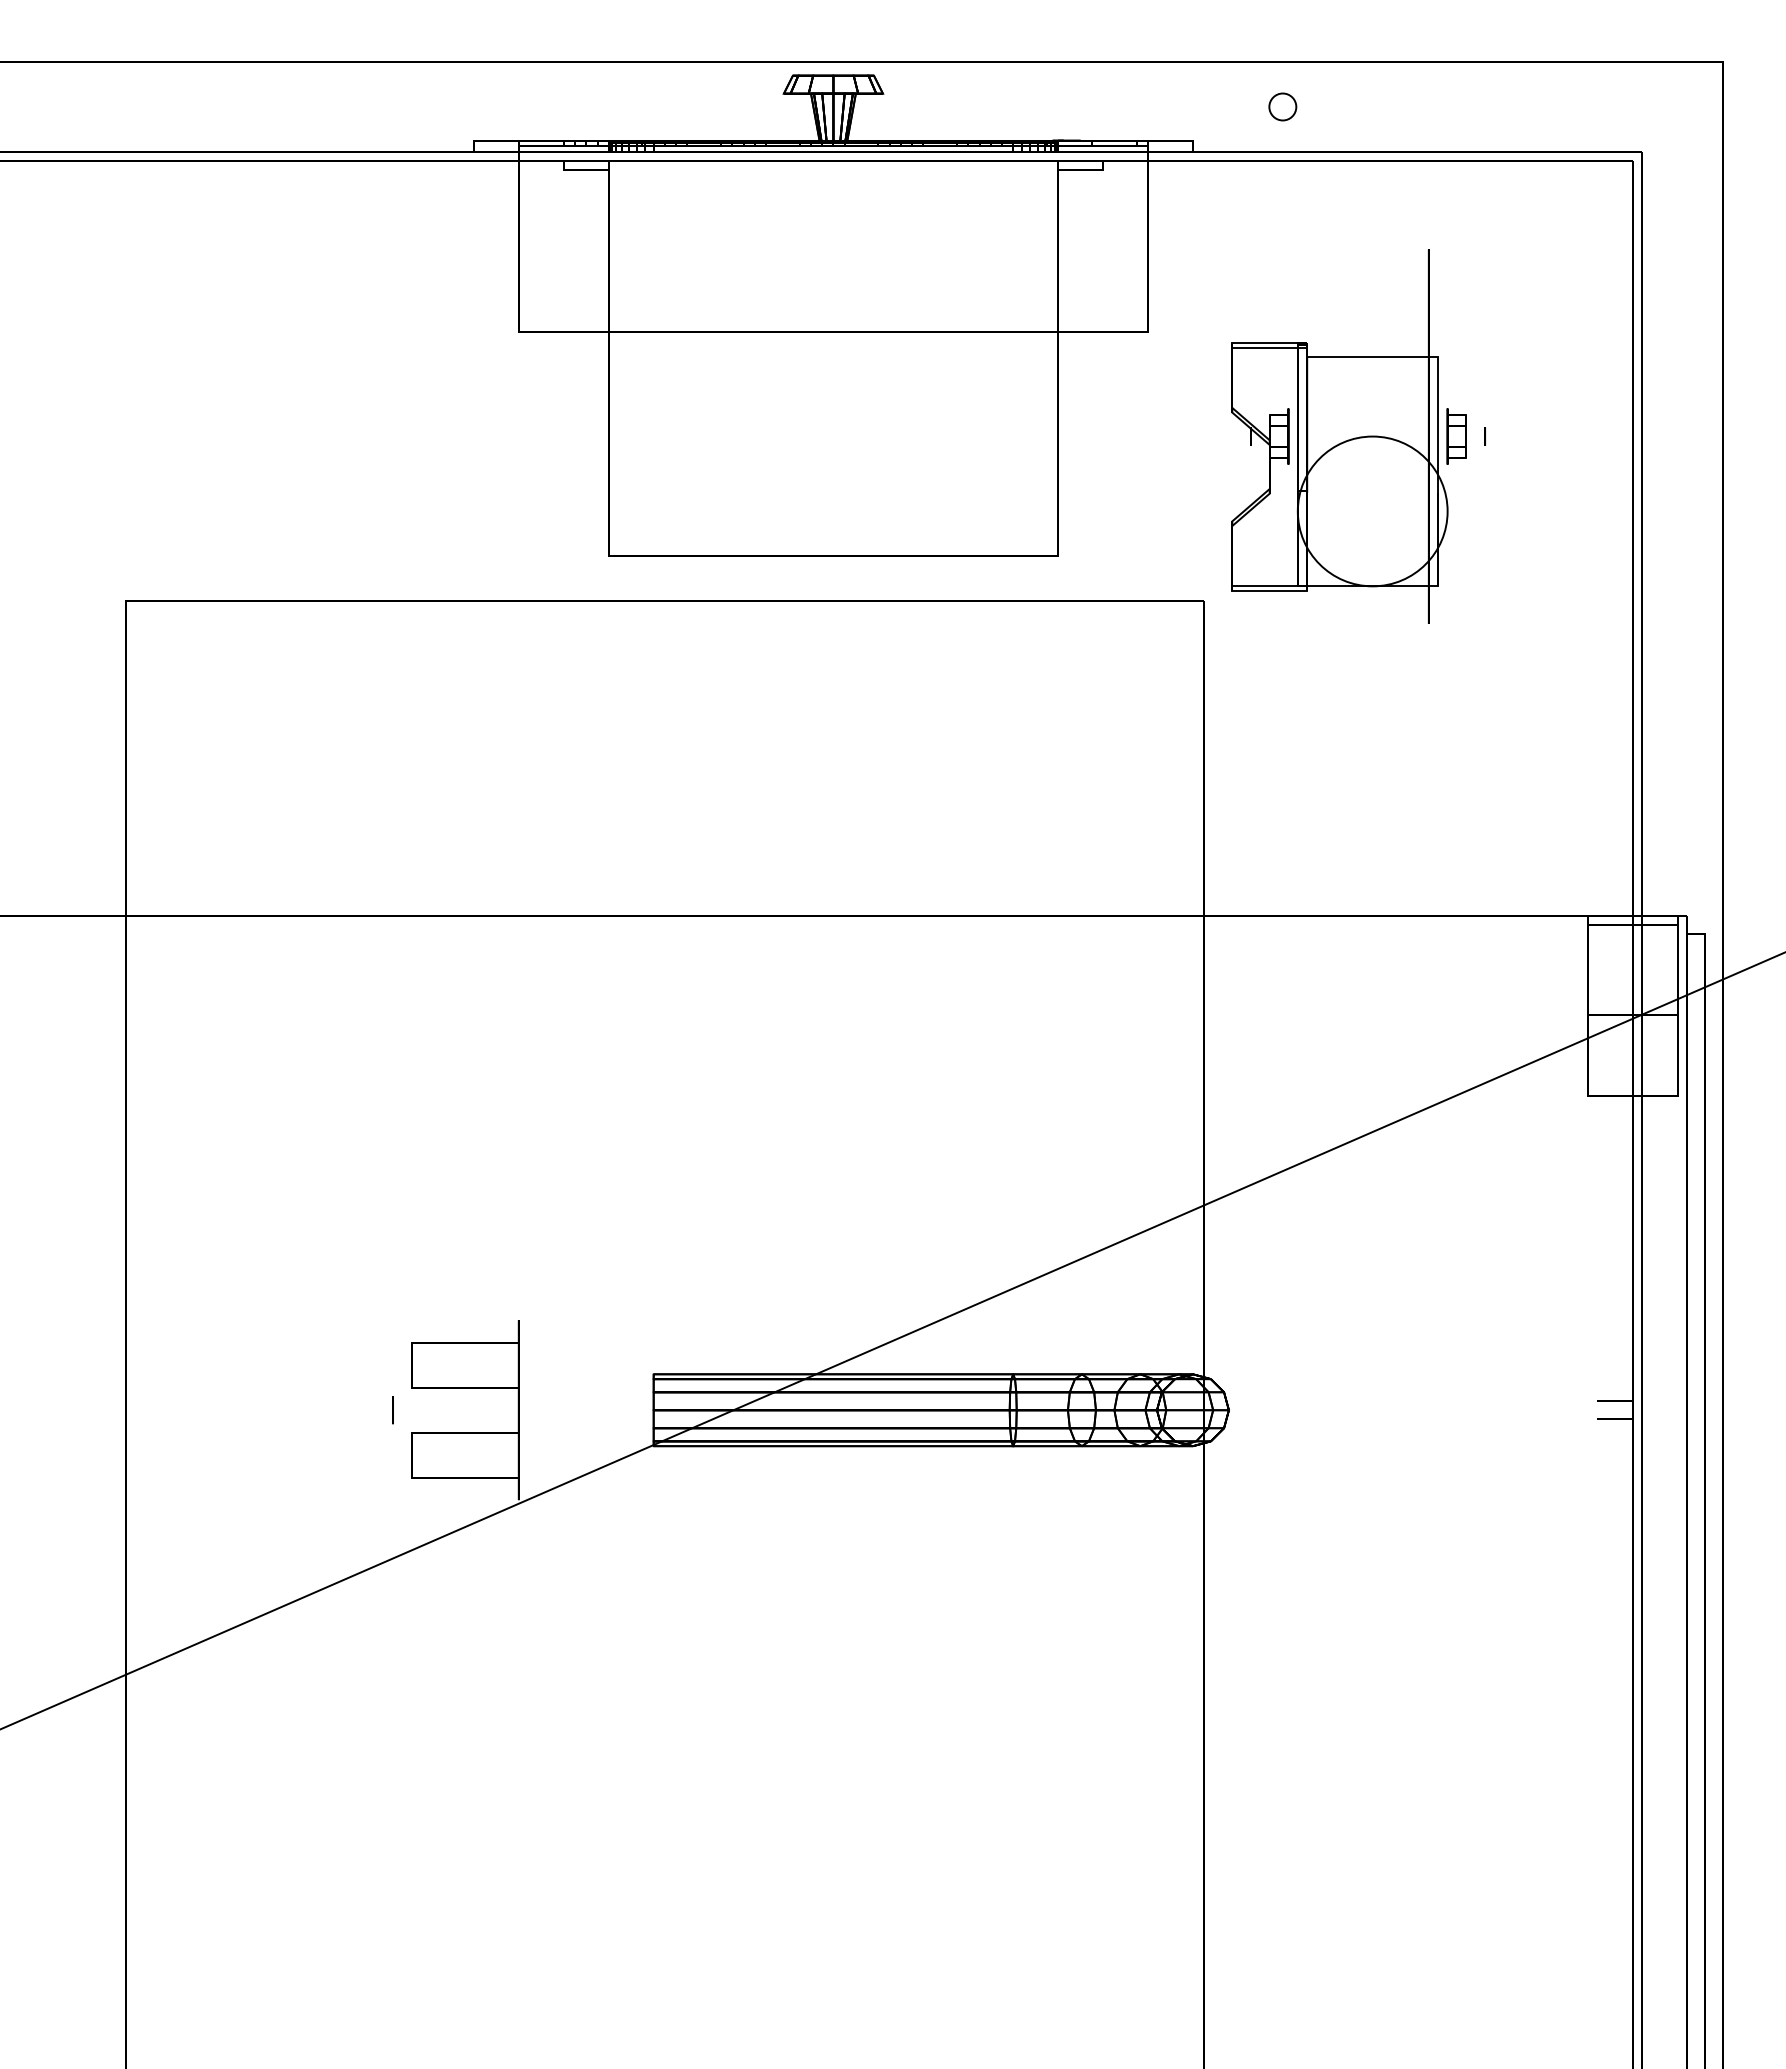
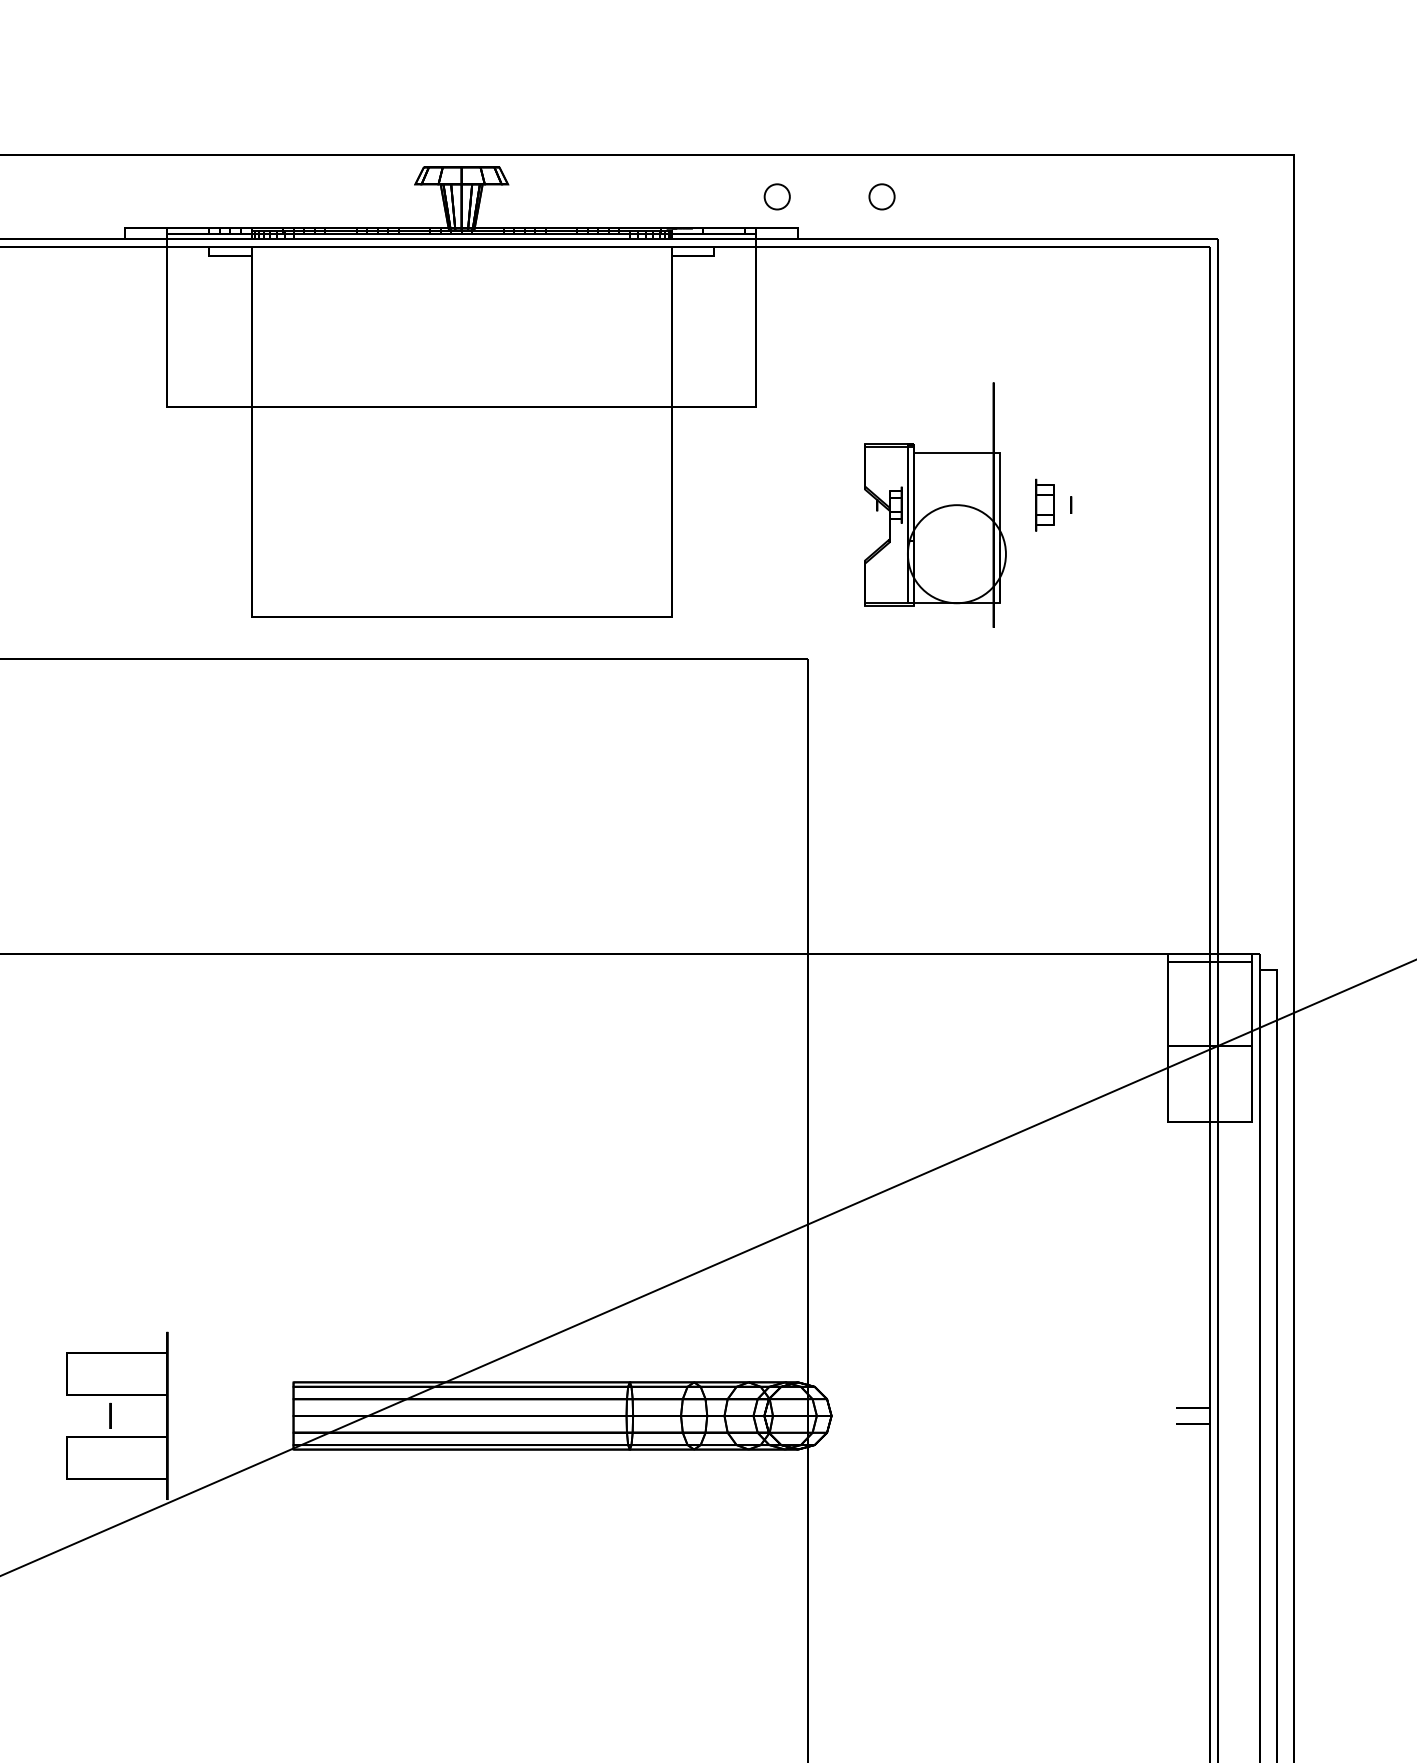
circle: (1170, 106) -> (776, 196), added
part: (1339, 436) -> (935, 505), size x0.7
circle: (392, 1410) -> (110, 1416), moved

